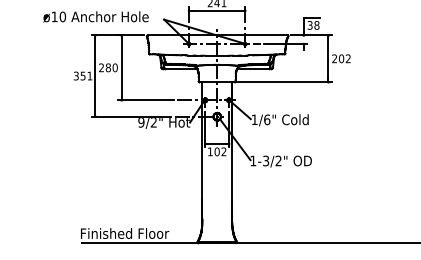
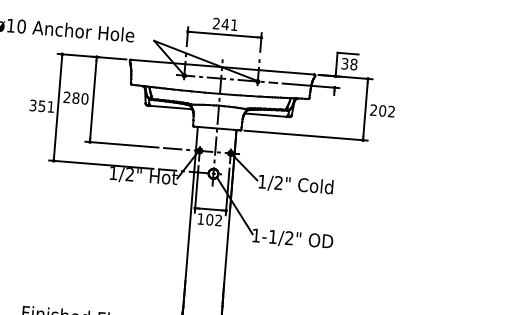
text: (267, 119) -> (279, 182), 1/6" -> 1/2"
text: (141, 122) -> (113, 173), 9/2" -> 1/2"
text: (266, 160) -> (273, 236), 1-3/2" -> 1-1/2"

